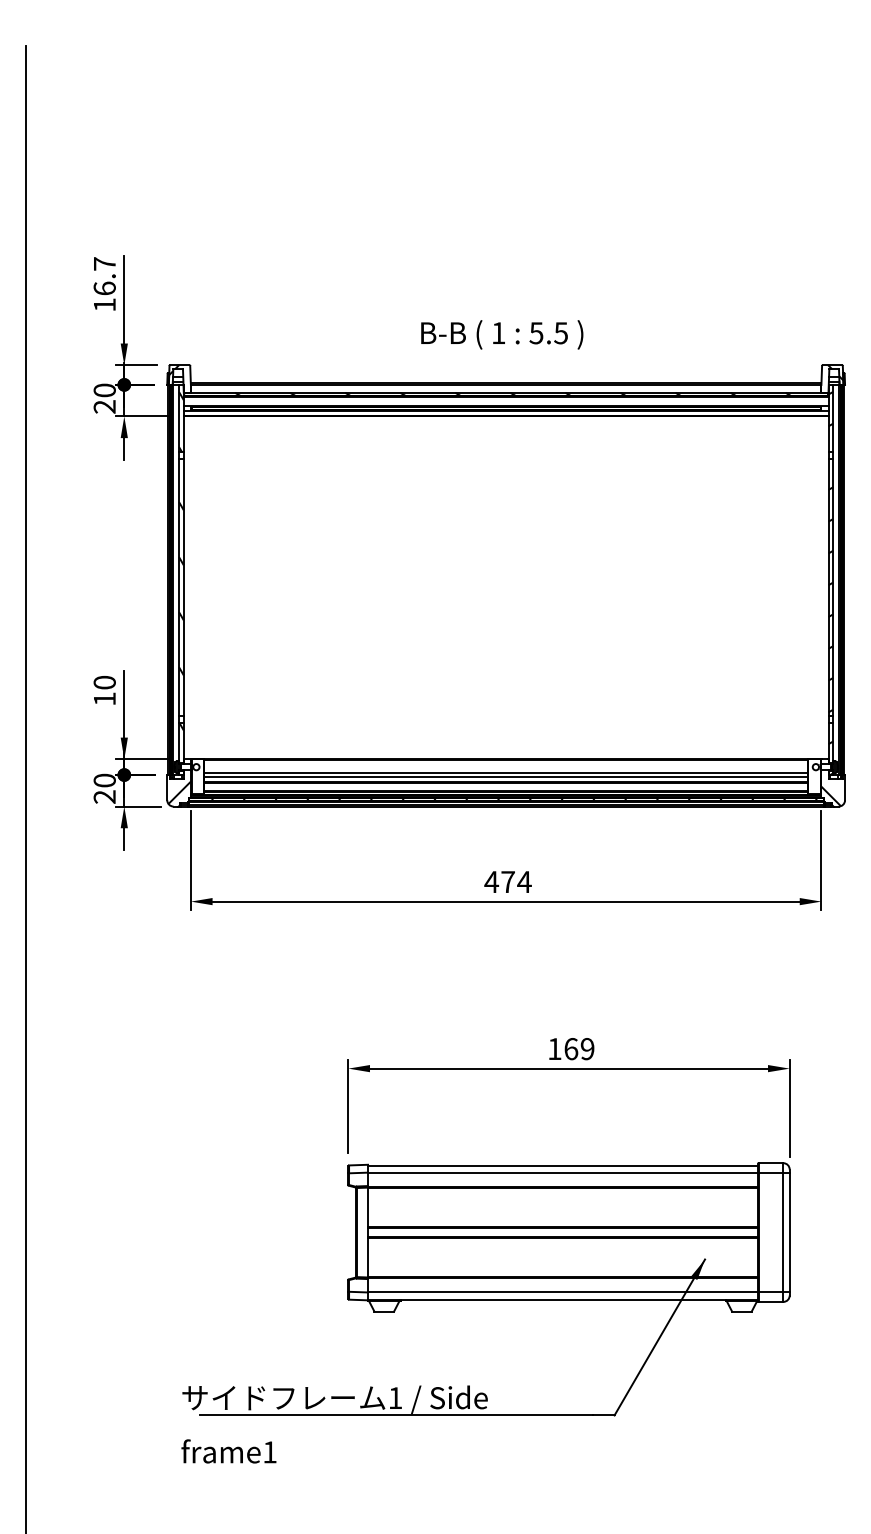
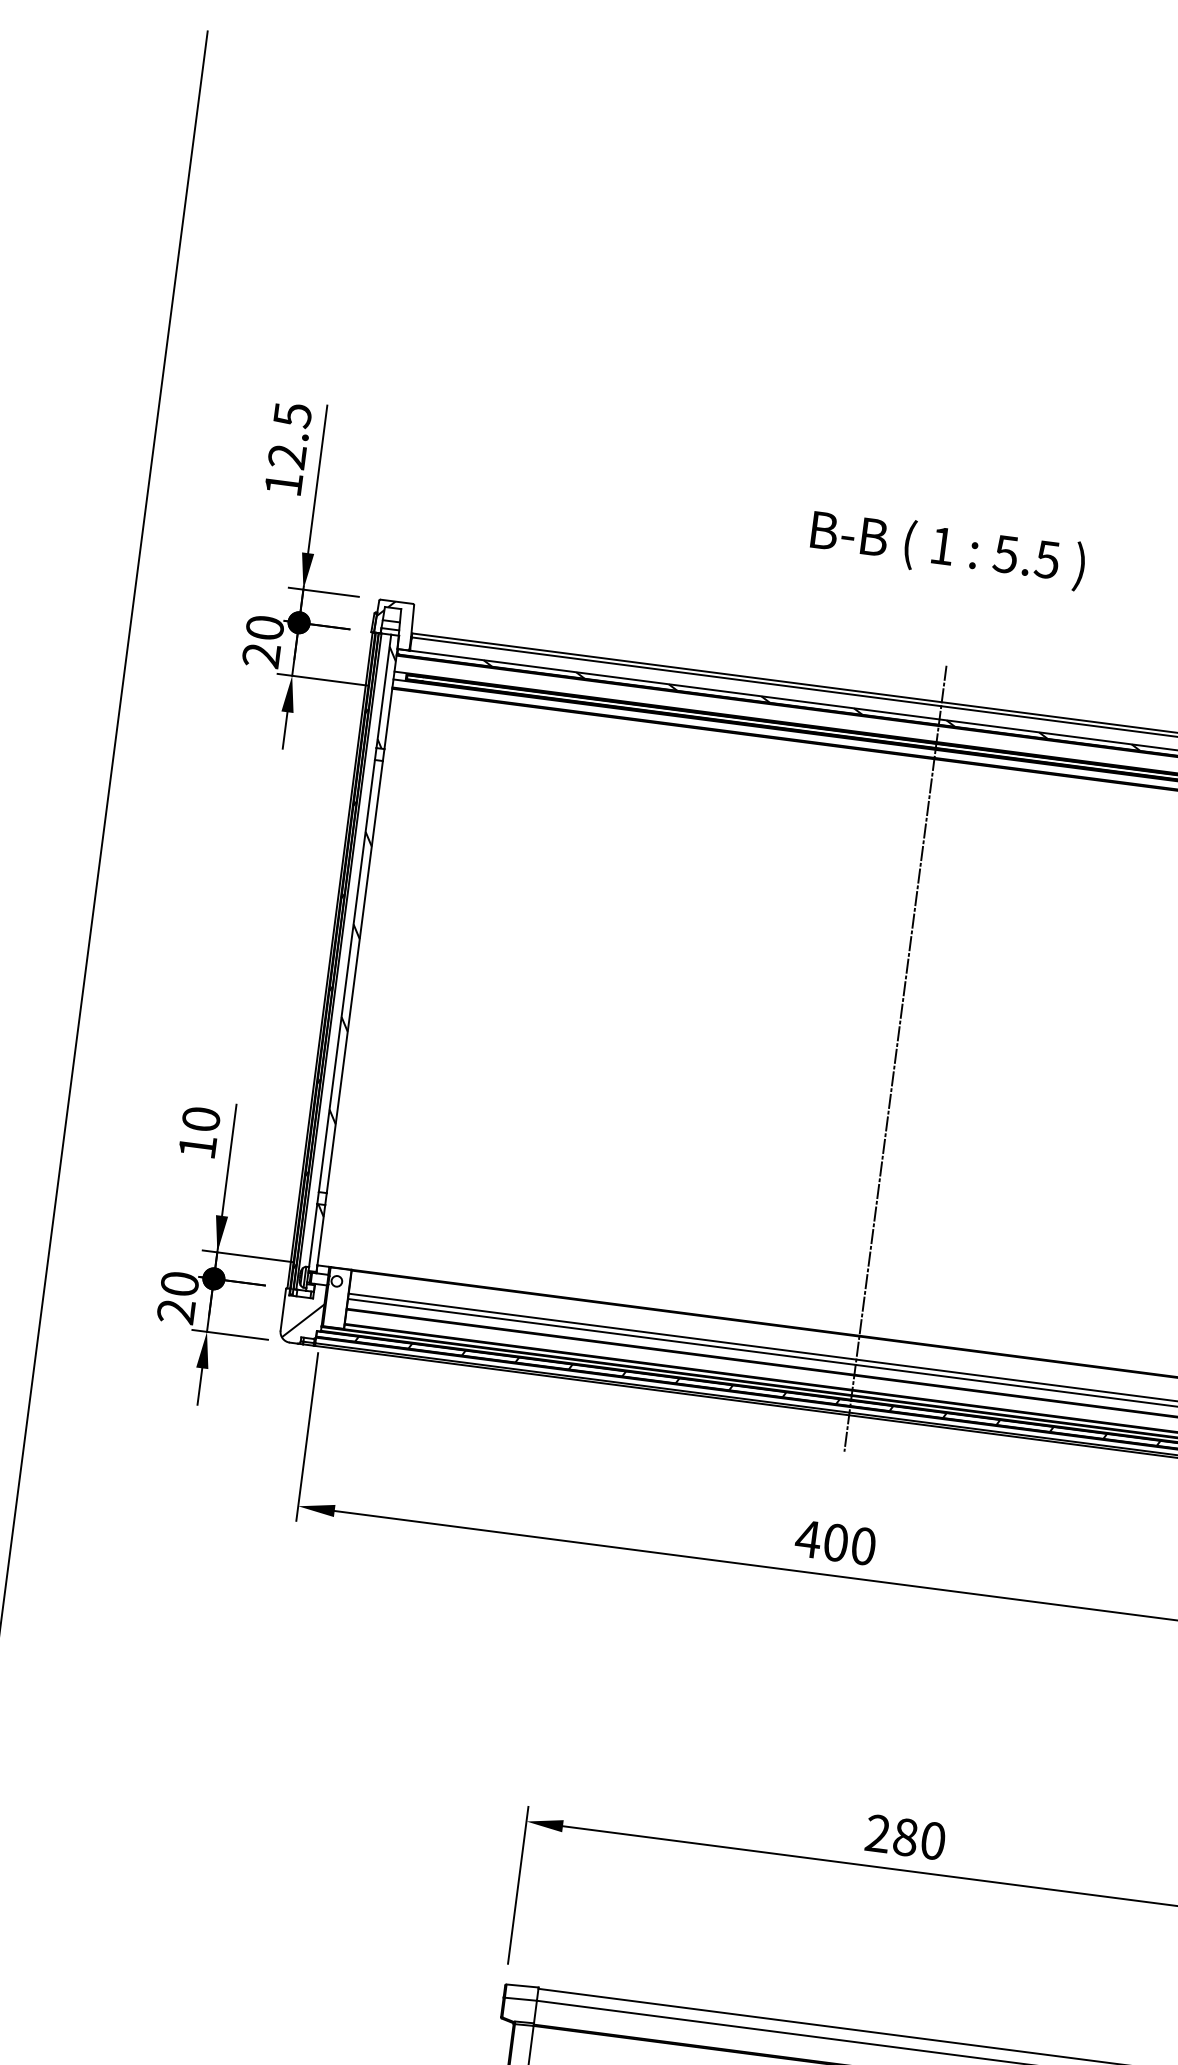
text: (104, 276) -> (289, 436), 16.7 -> 12.5
text: (502, 334) -> (948, 549), moved
line: (506, 594) -> (896, 1058), added
text: (516, 882) -> (849, 1545), 474 -> 400
text: (571, 1049) -> (905, 1838), 169 -> 280

